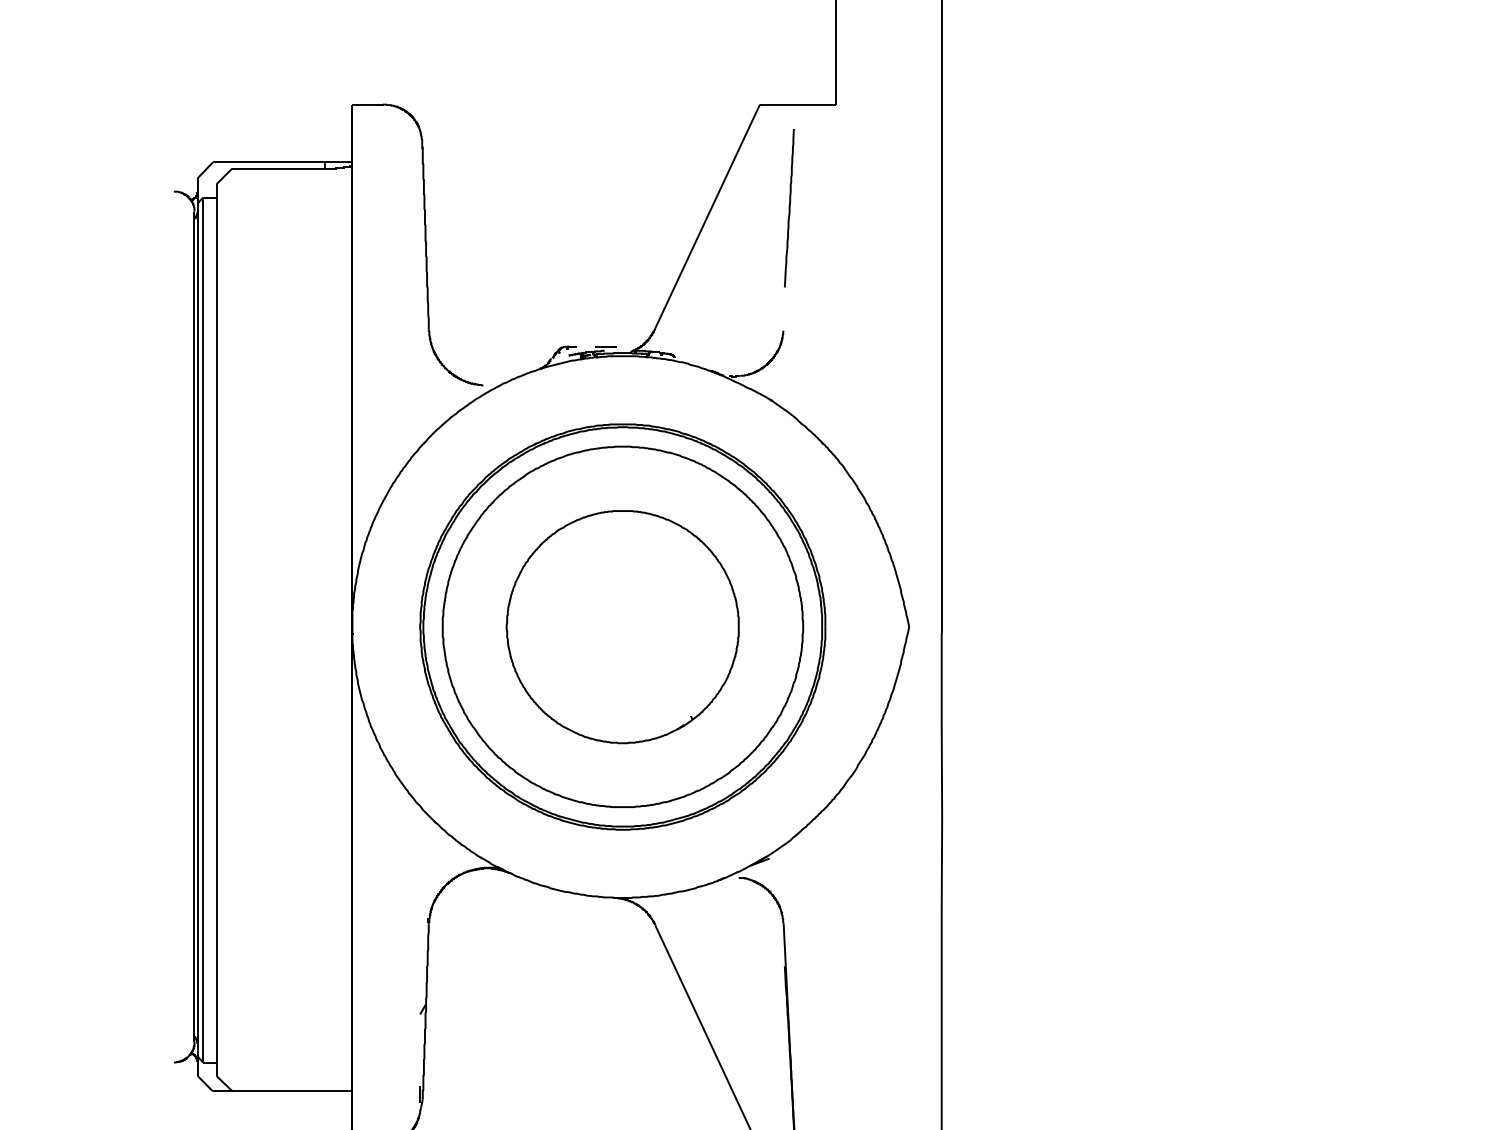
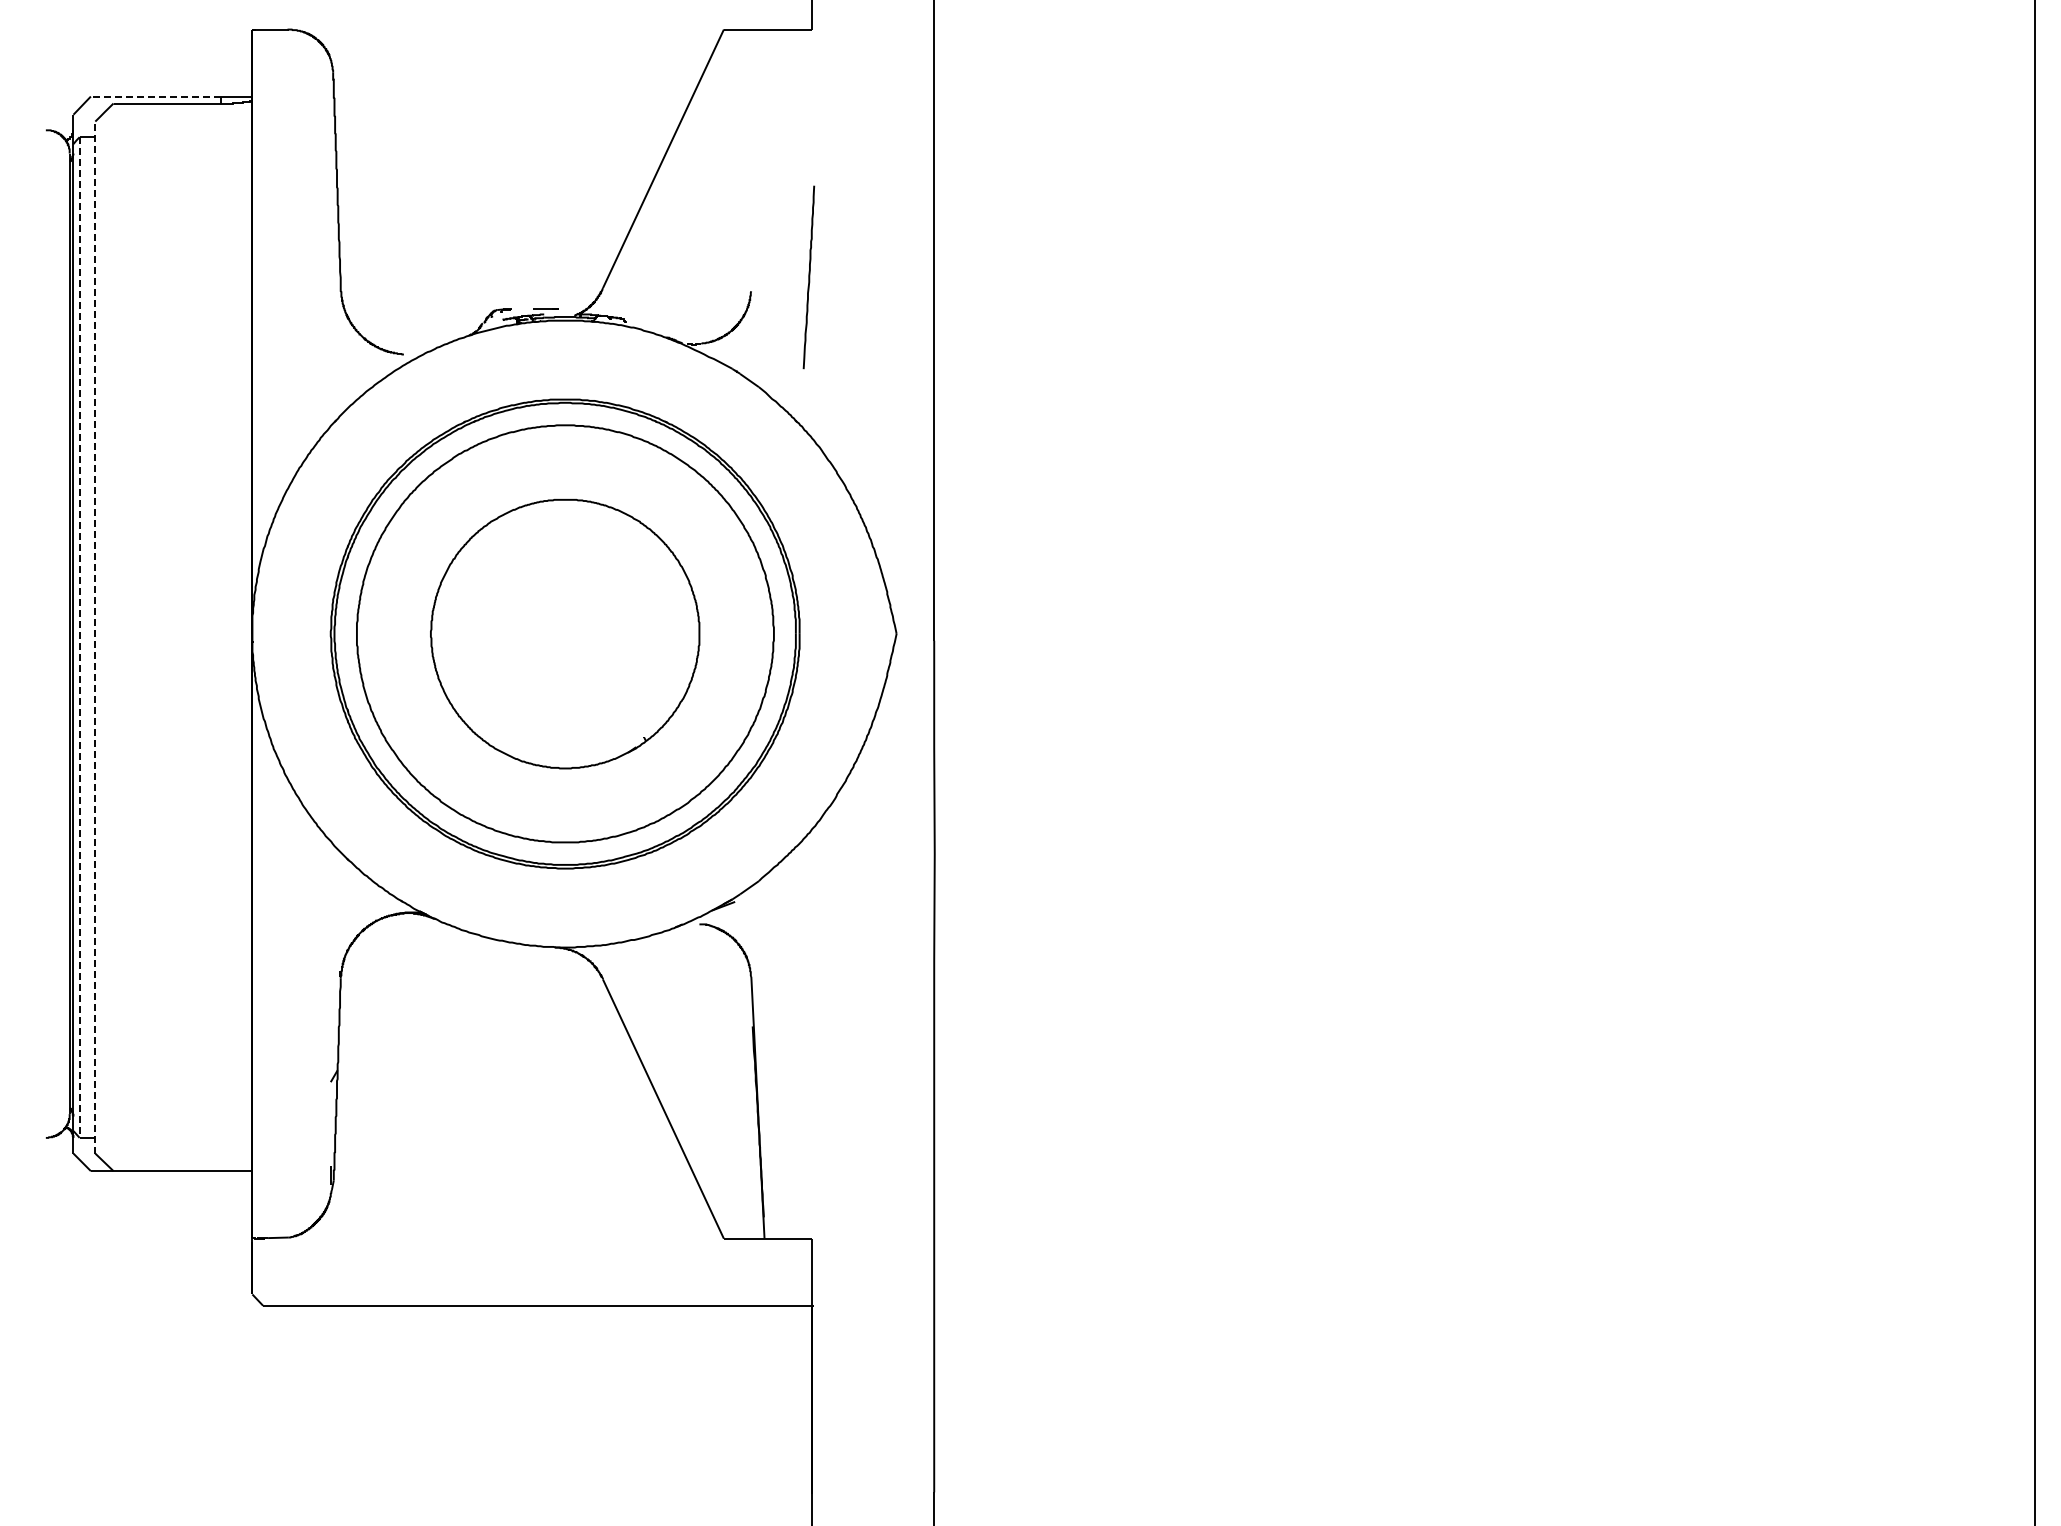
line: (268, 162) -> (155, 96), solid -> dashed
line: (788, 208) -> (808, 277), moved
line: (202, 630) -> (79, 638), solid -> dashed
line: (216, 630) -> (95, 637), solid -> dashed

